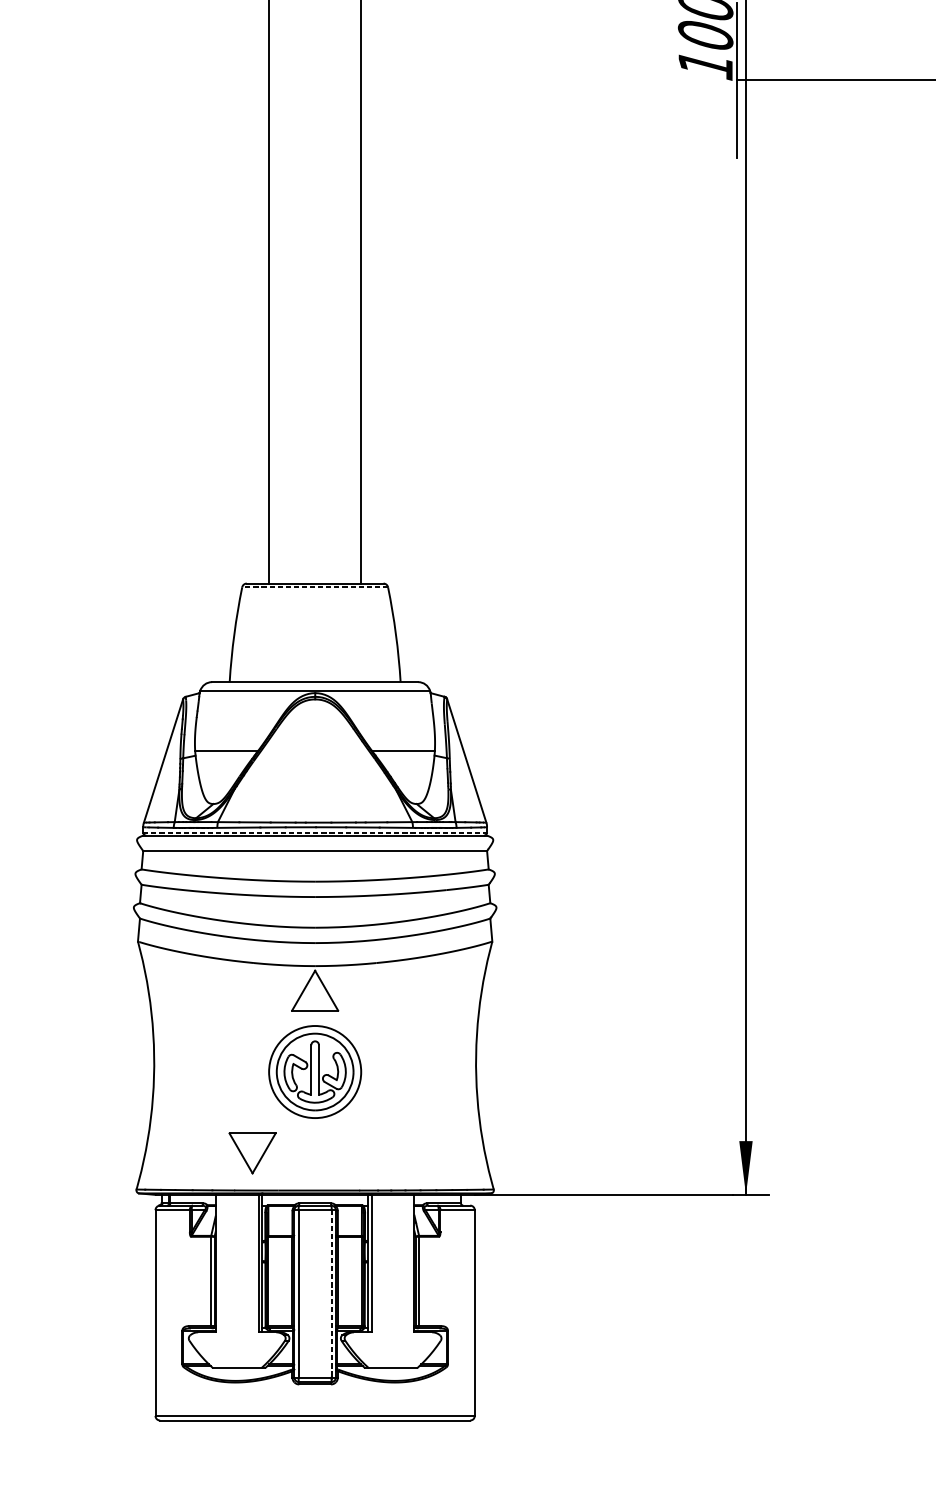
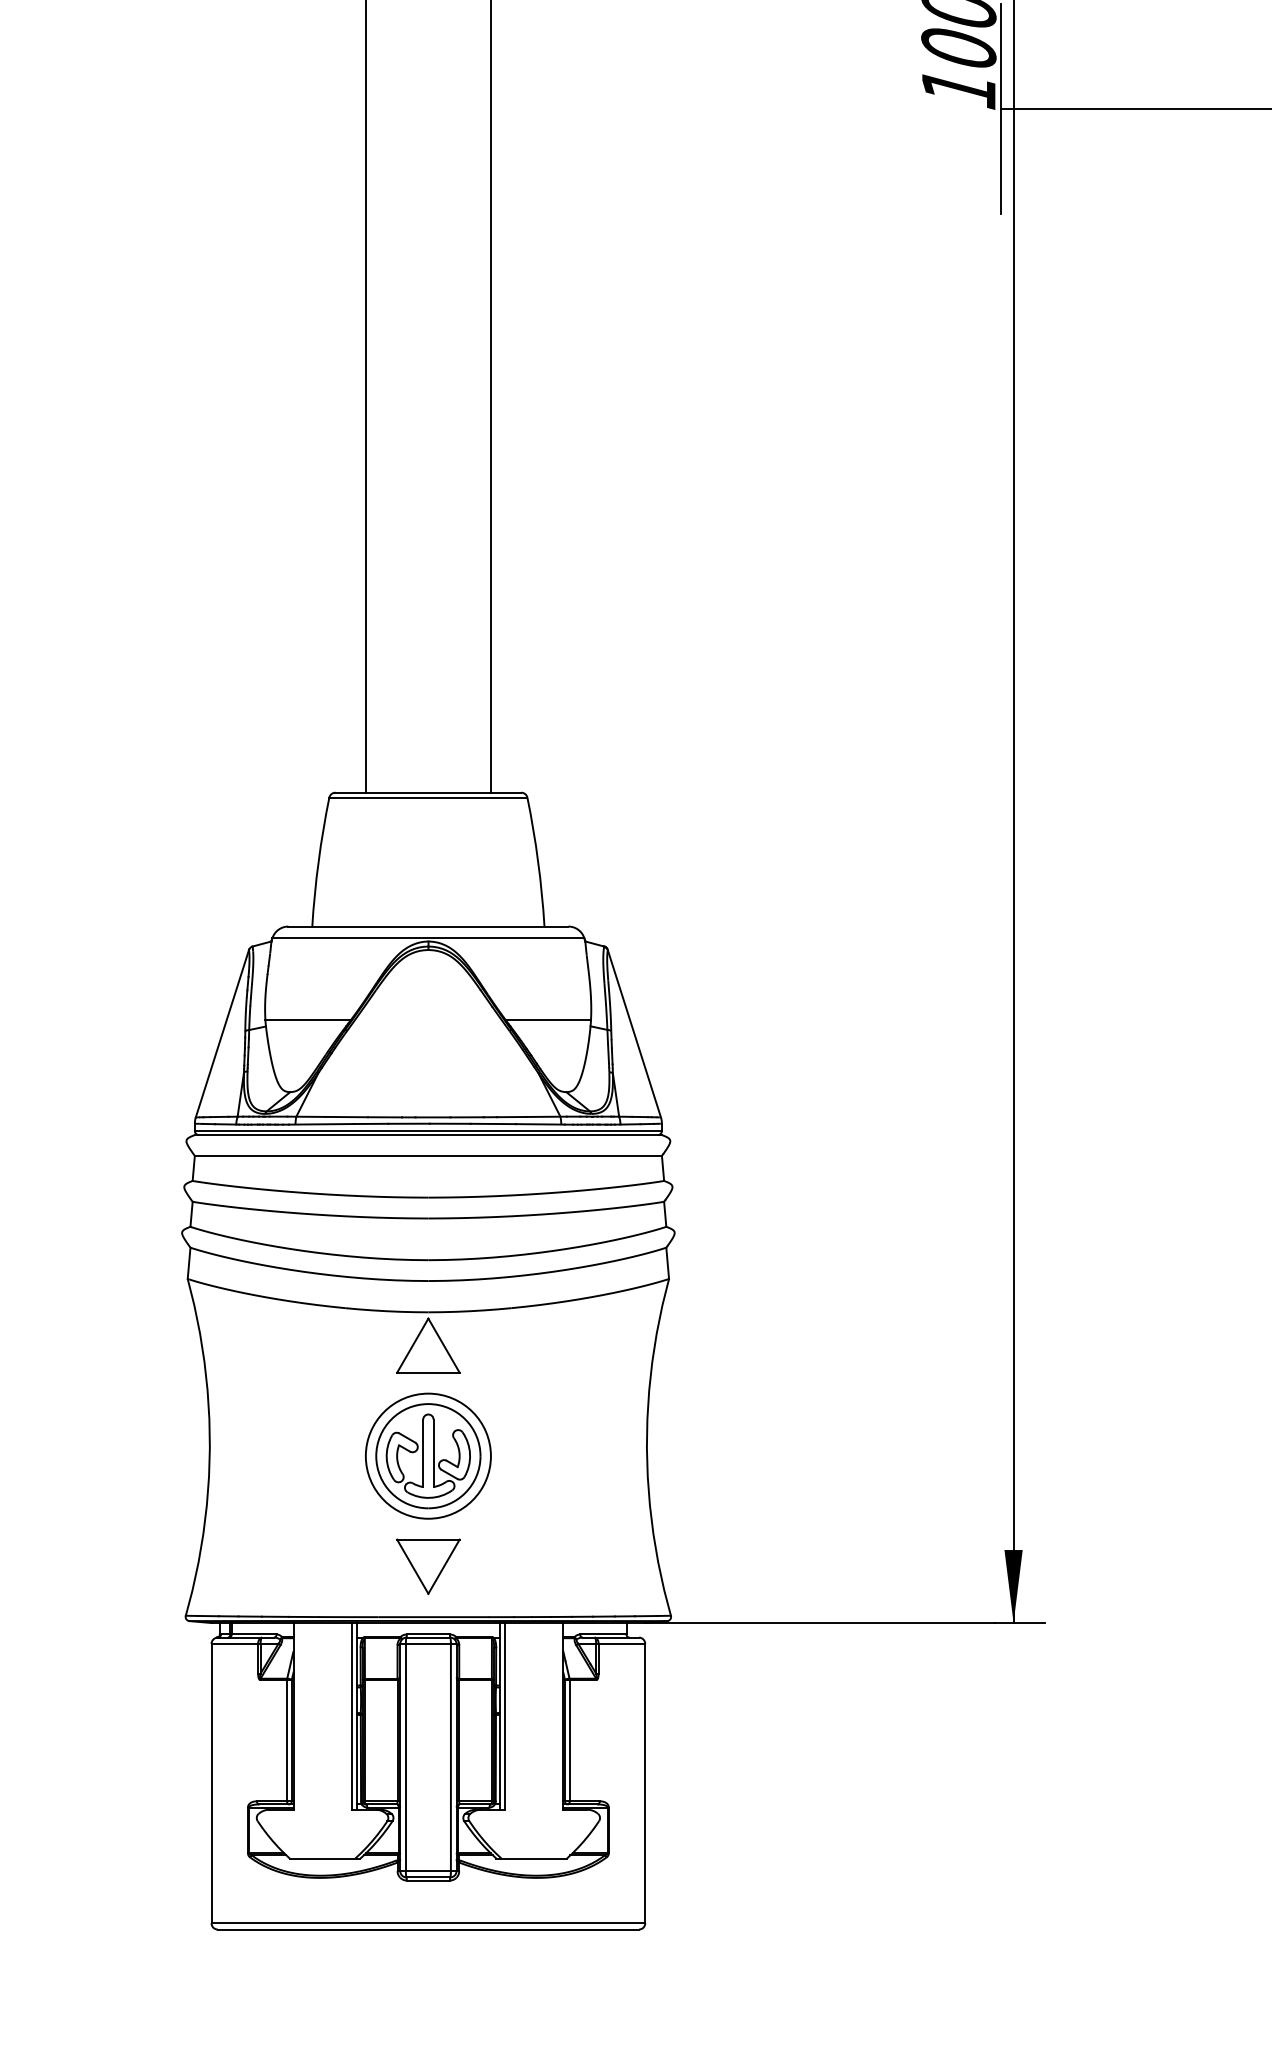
line: (314, 587) -> (427, 797), dashed -> solid
line: (315, 832) -> (428, 1130), dashed -> solid
part: (252, 1153) -> (428, 1566), moved
line: (331, 1293) -> (450, 1757), dashed -> solid

